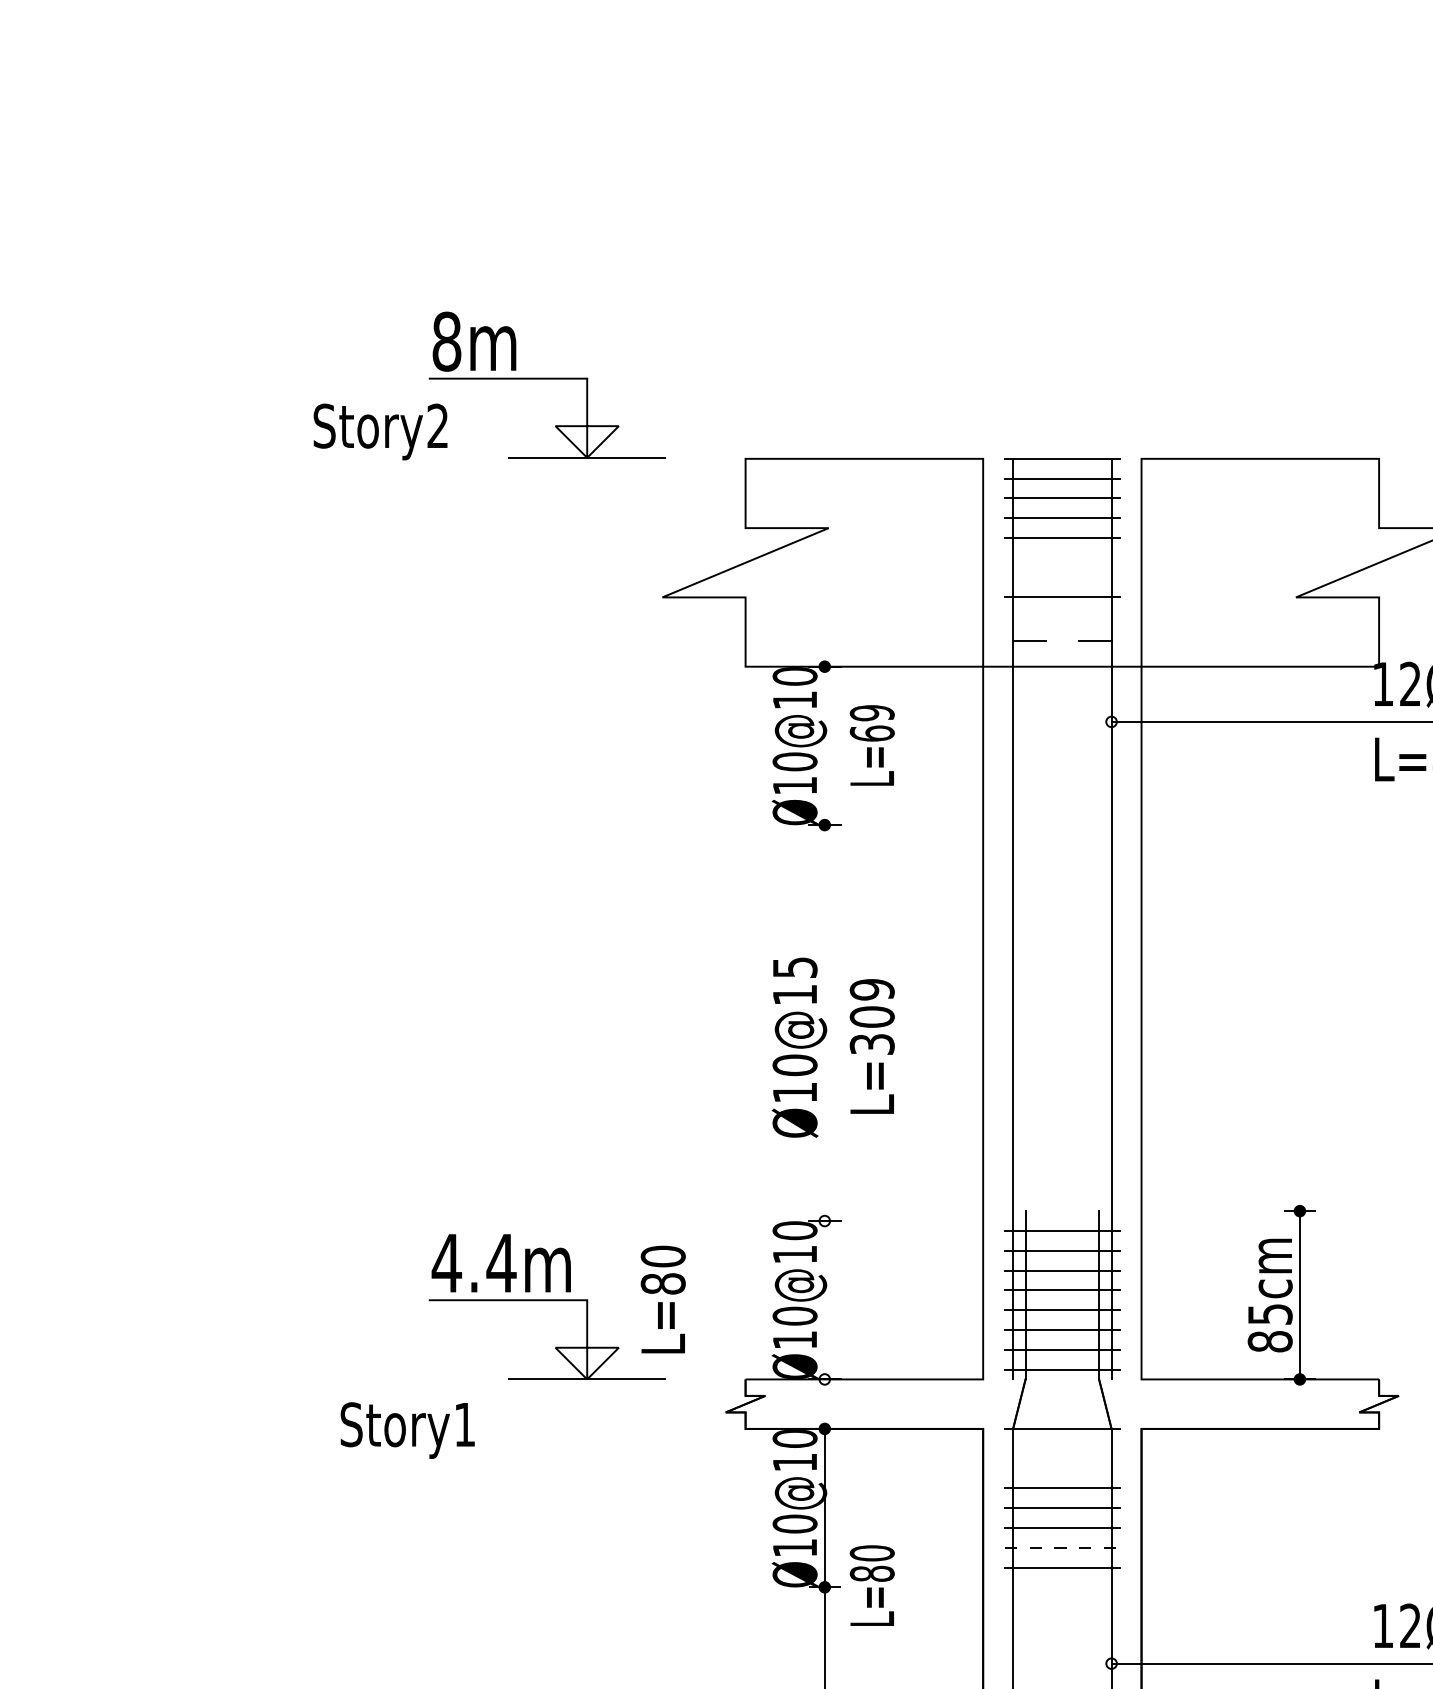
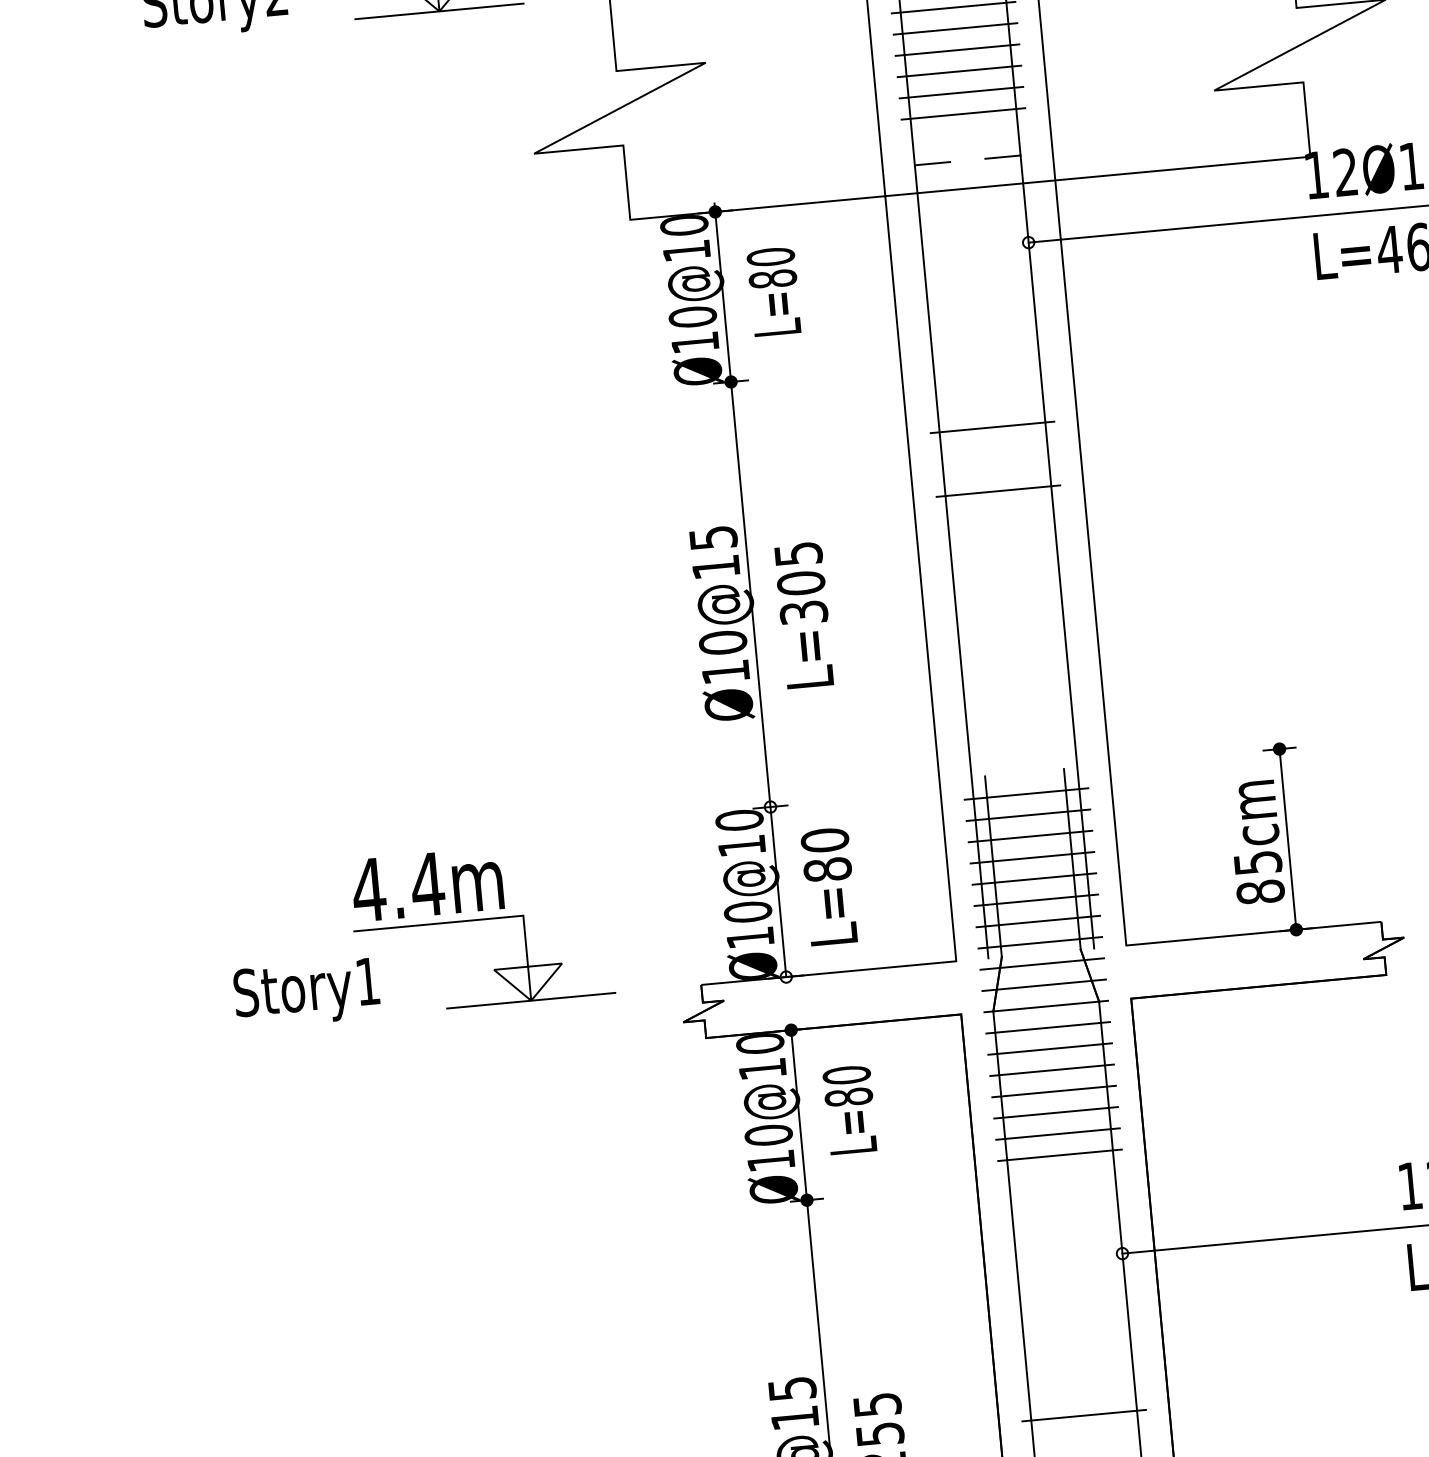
line: (1061, 557) -> (958, 71), added
line: (1061, 577) -> (960, 92), added
text: (871, 723) -> (771, 268), L=69 -> L=80
line: (1061, 889) -> (991, 427), added
line: (1061, 948) -> (997, 490), added
text: (871, 989) -> (797, 553), L=309 -> L=305
line: (824, 1018) -> (750, 589), added
text: (662, 1299) -> (828, 886), moved
line: (1061, 1389) -> (1041, 964), added
line: (1061, 1409) -> (1043, 985), added
text: (407, 1430) -> (306, 993), moved
line: (1061, 1448) -> (1047, 1027), added
line: (1061, 1468) -> (1049, 1049), added
line: (1062, 1547) -> (1058, 1133), dashed -> solid
text: (871, 1585) -> (849, 1109), moved

